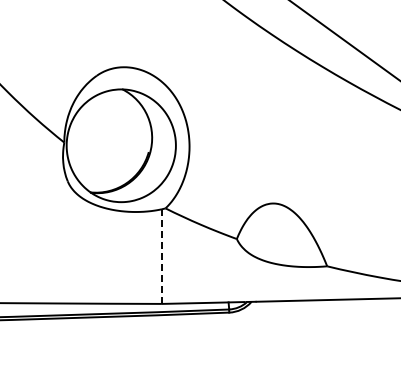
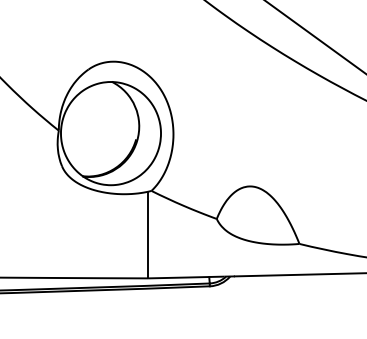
line: (161, 256) -> (147, 234), dashed -> solid

